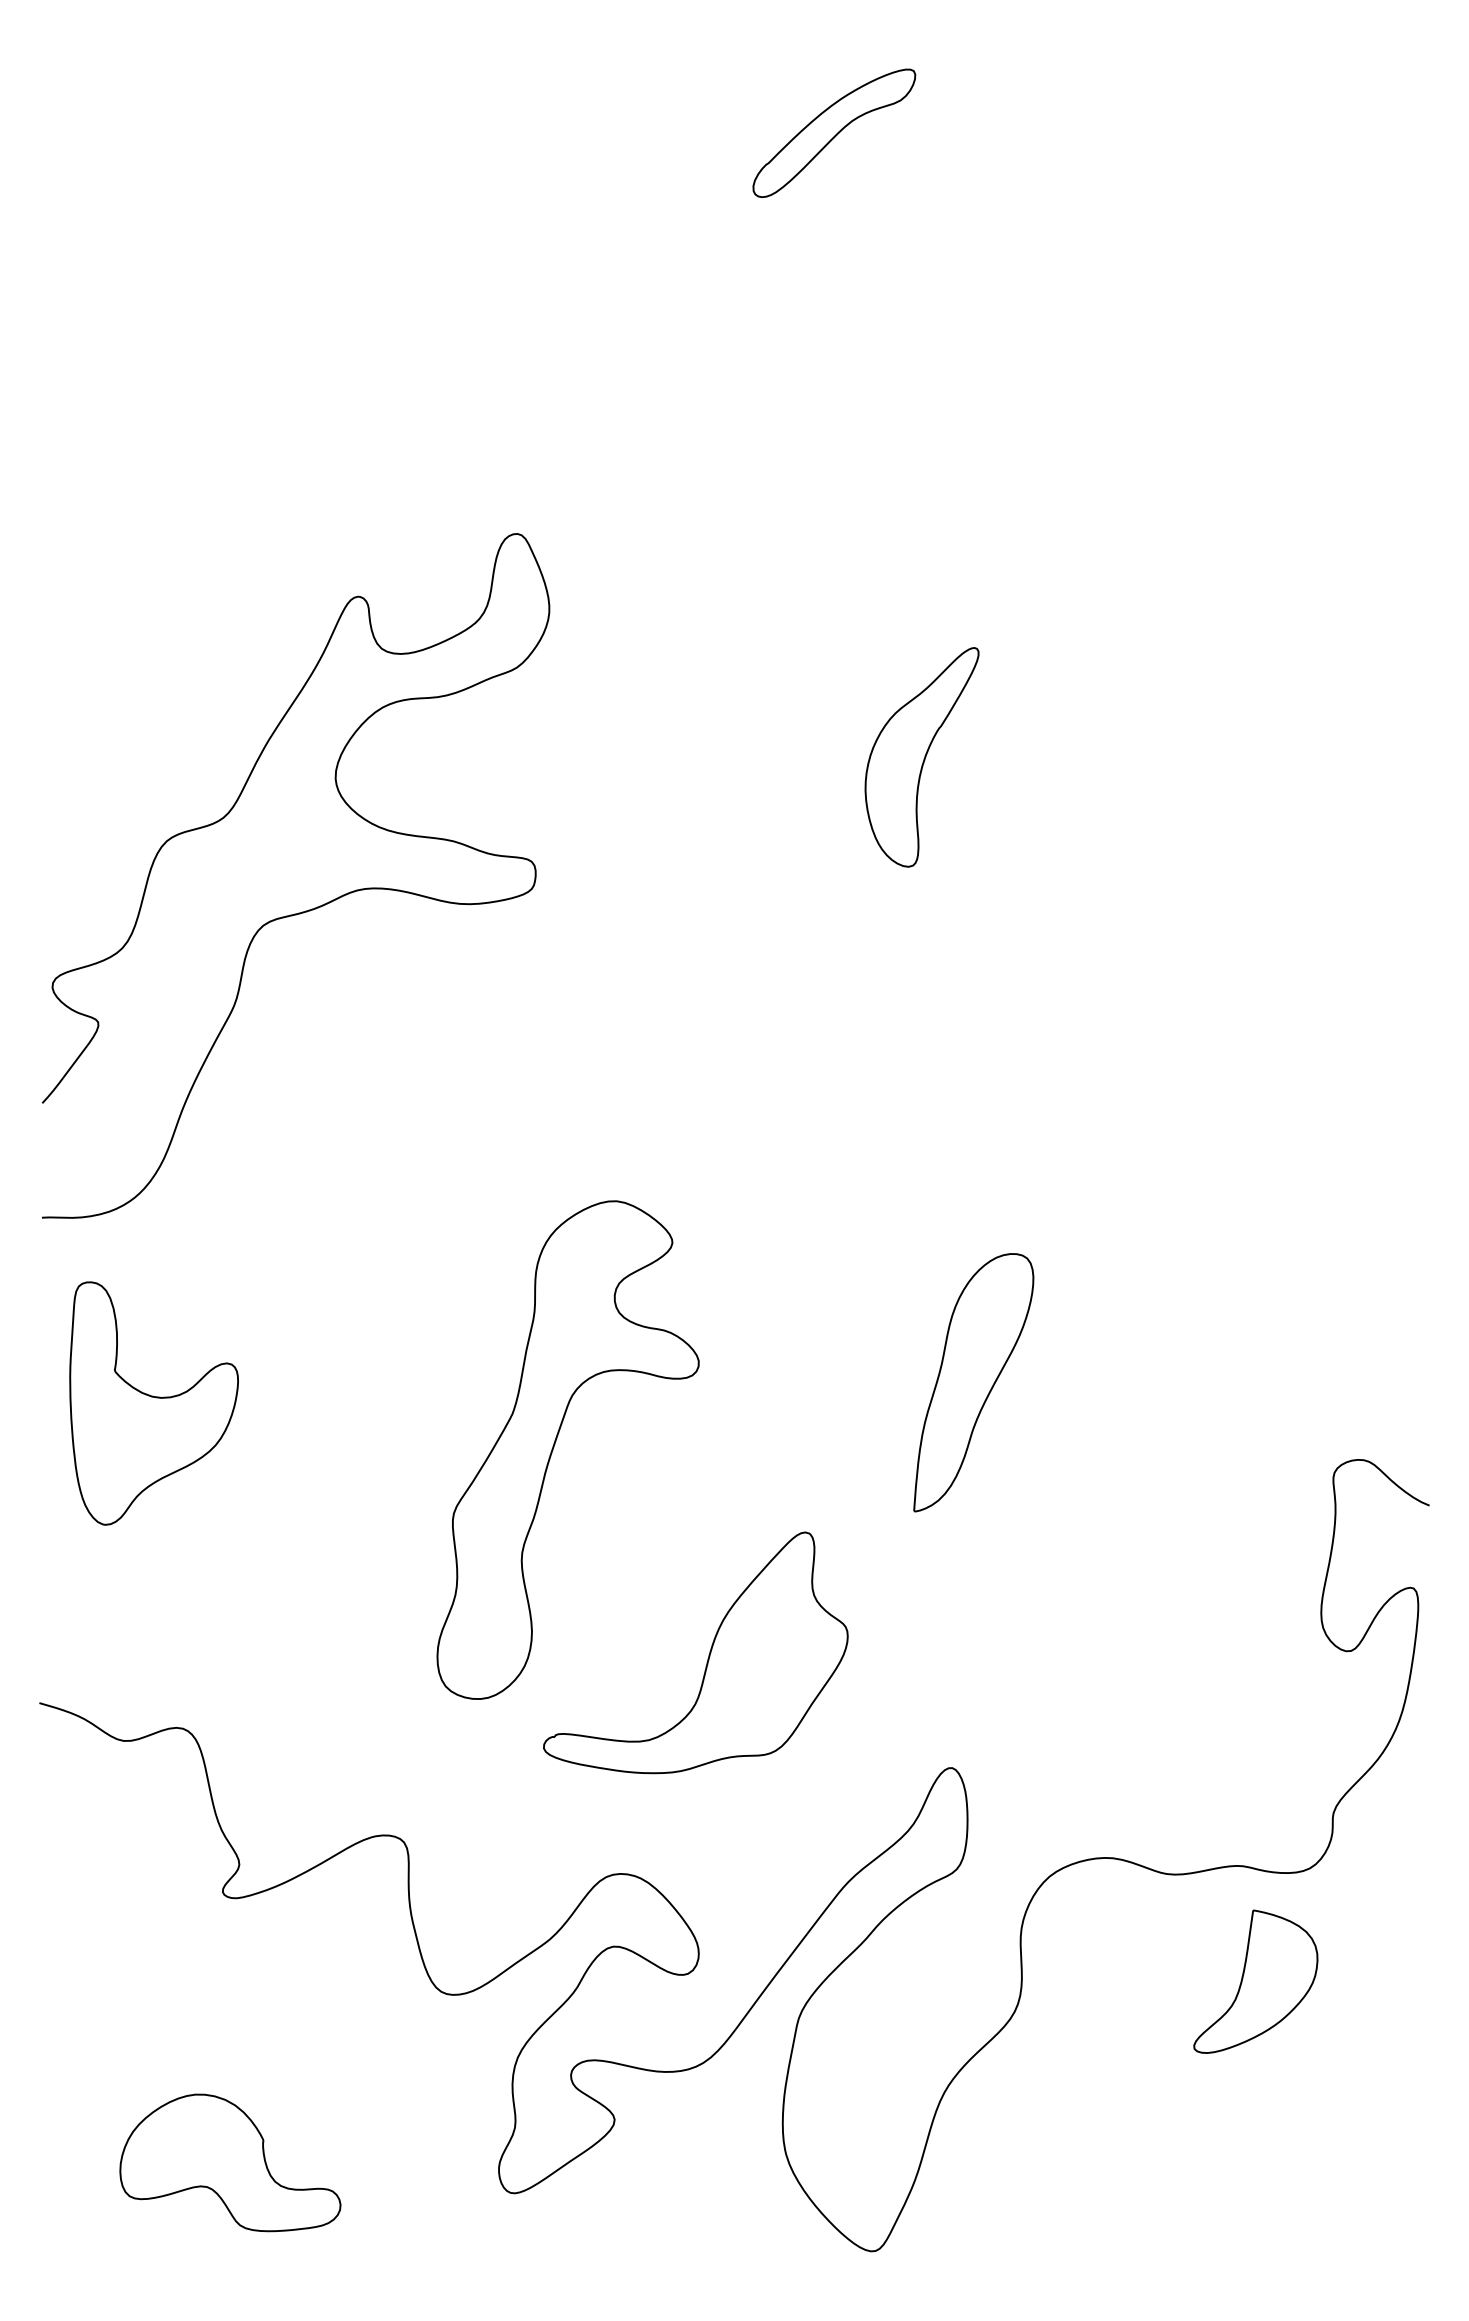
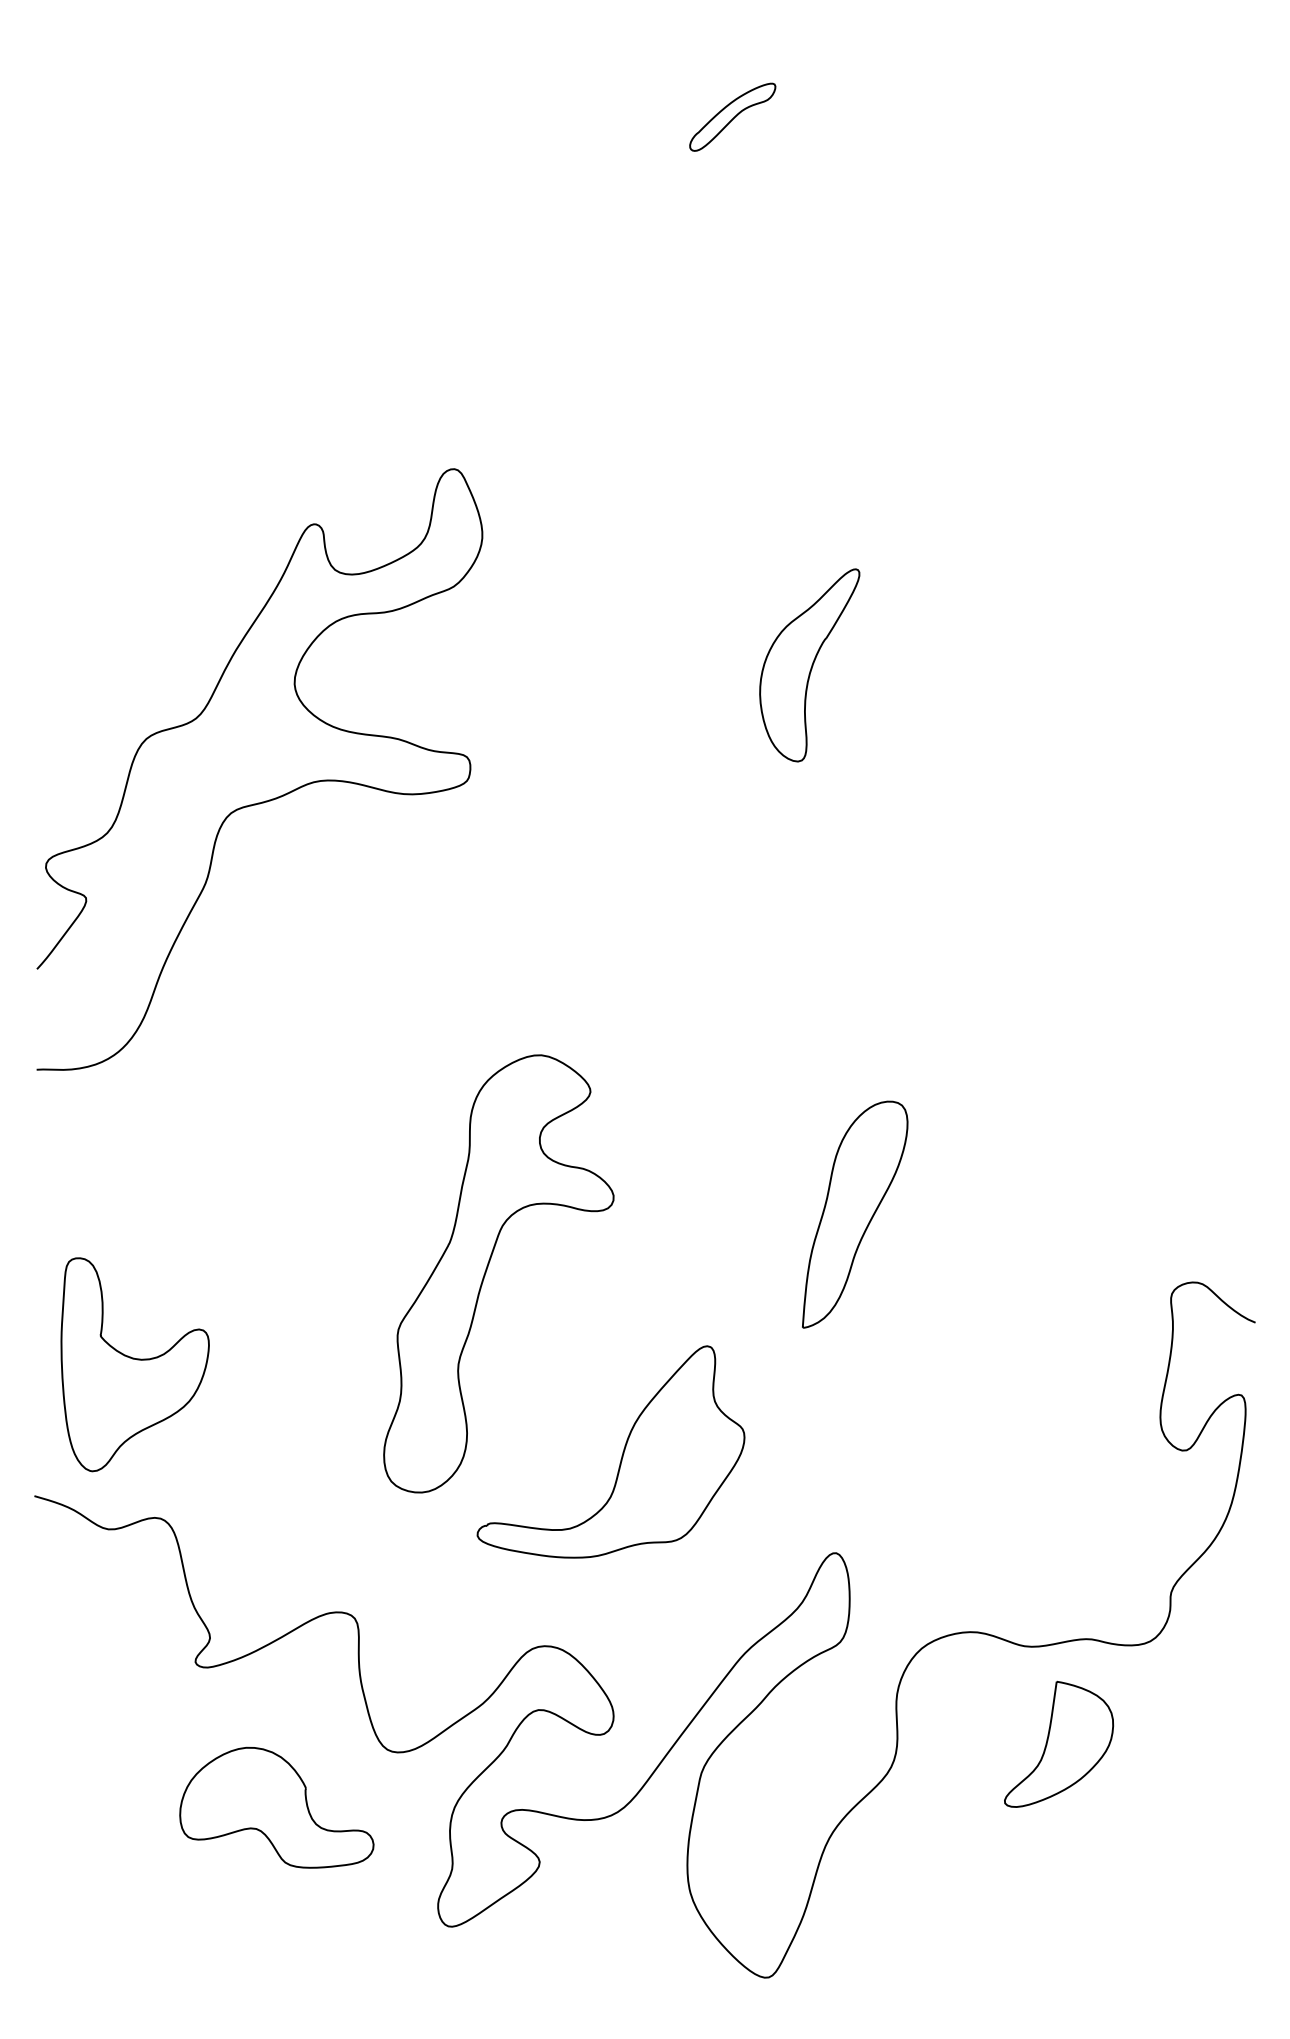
part: (834, 133) -> (732, 117), size x0.6
part: (153, 1403) -> (134, 1364), moved
part: (1255, 1981) -> (1058, 1744), moved
part: (230, 2162) -> (276, 1807), moved

